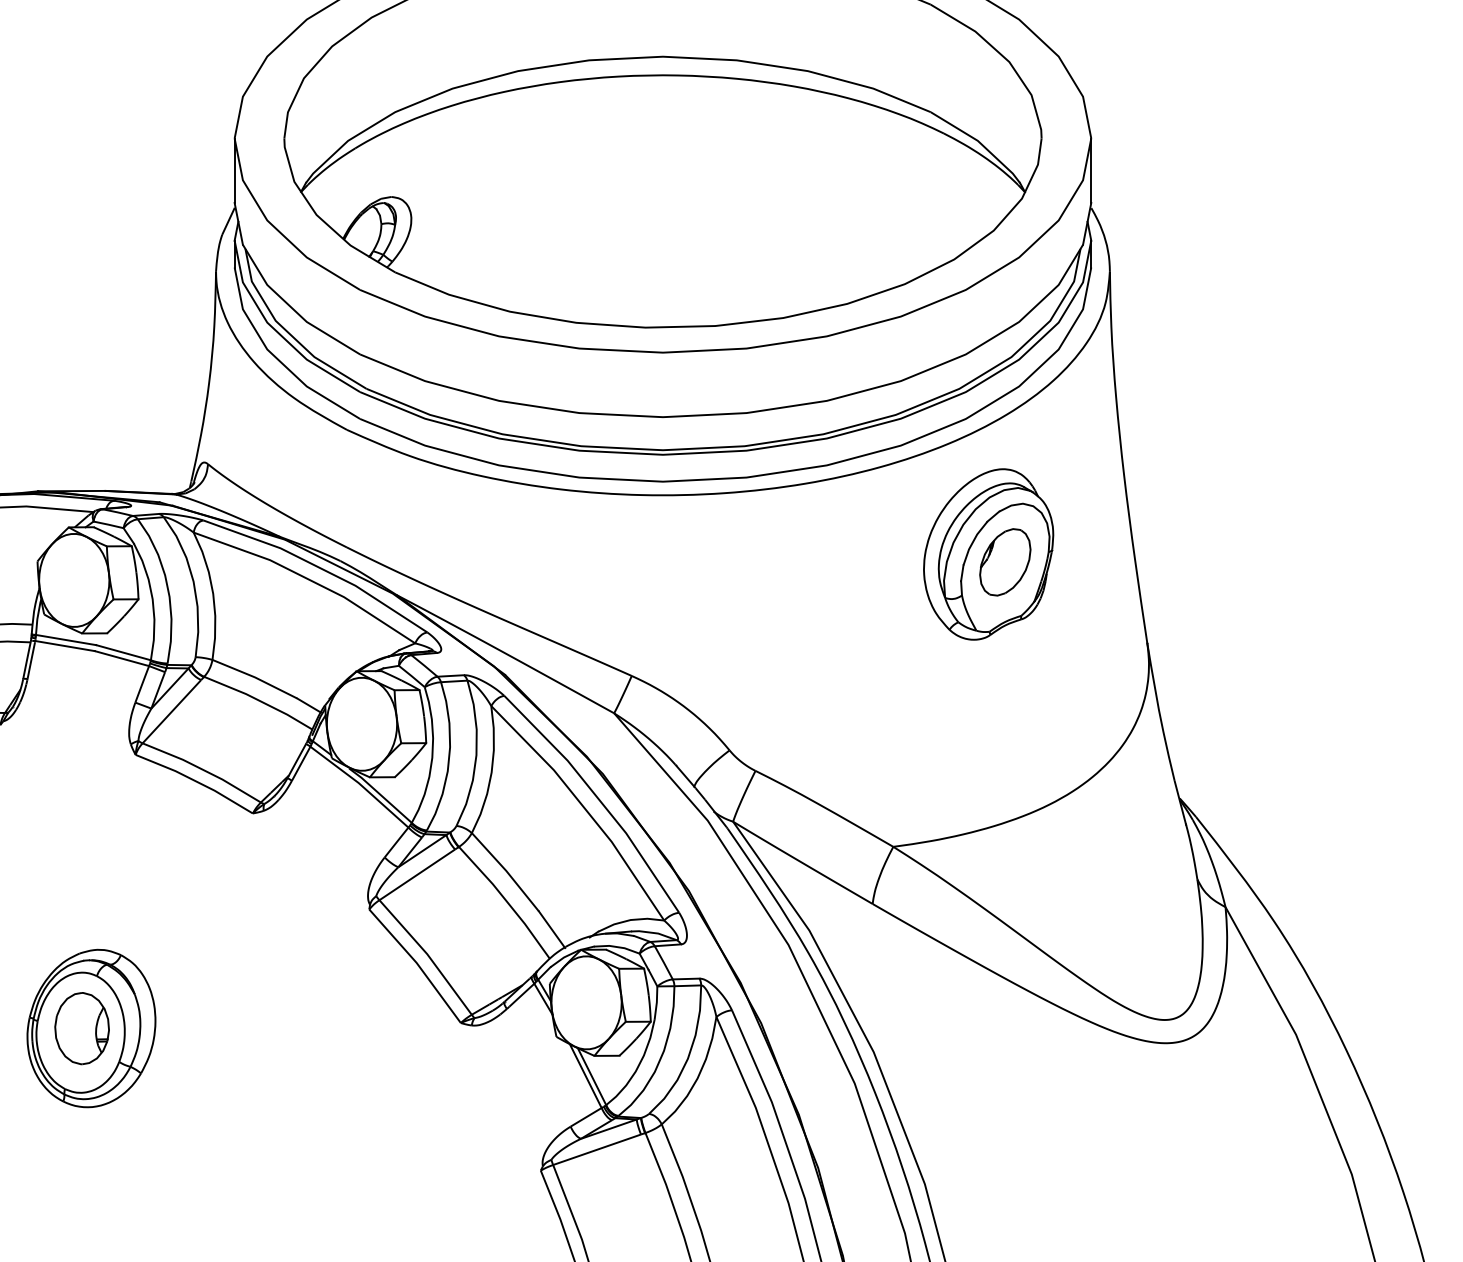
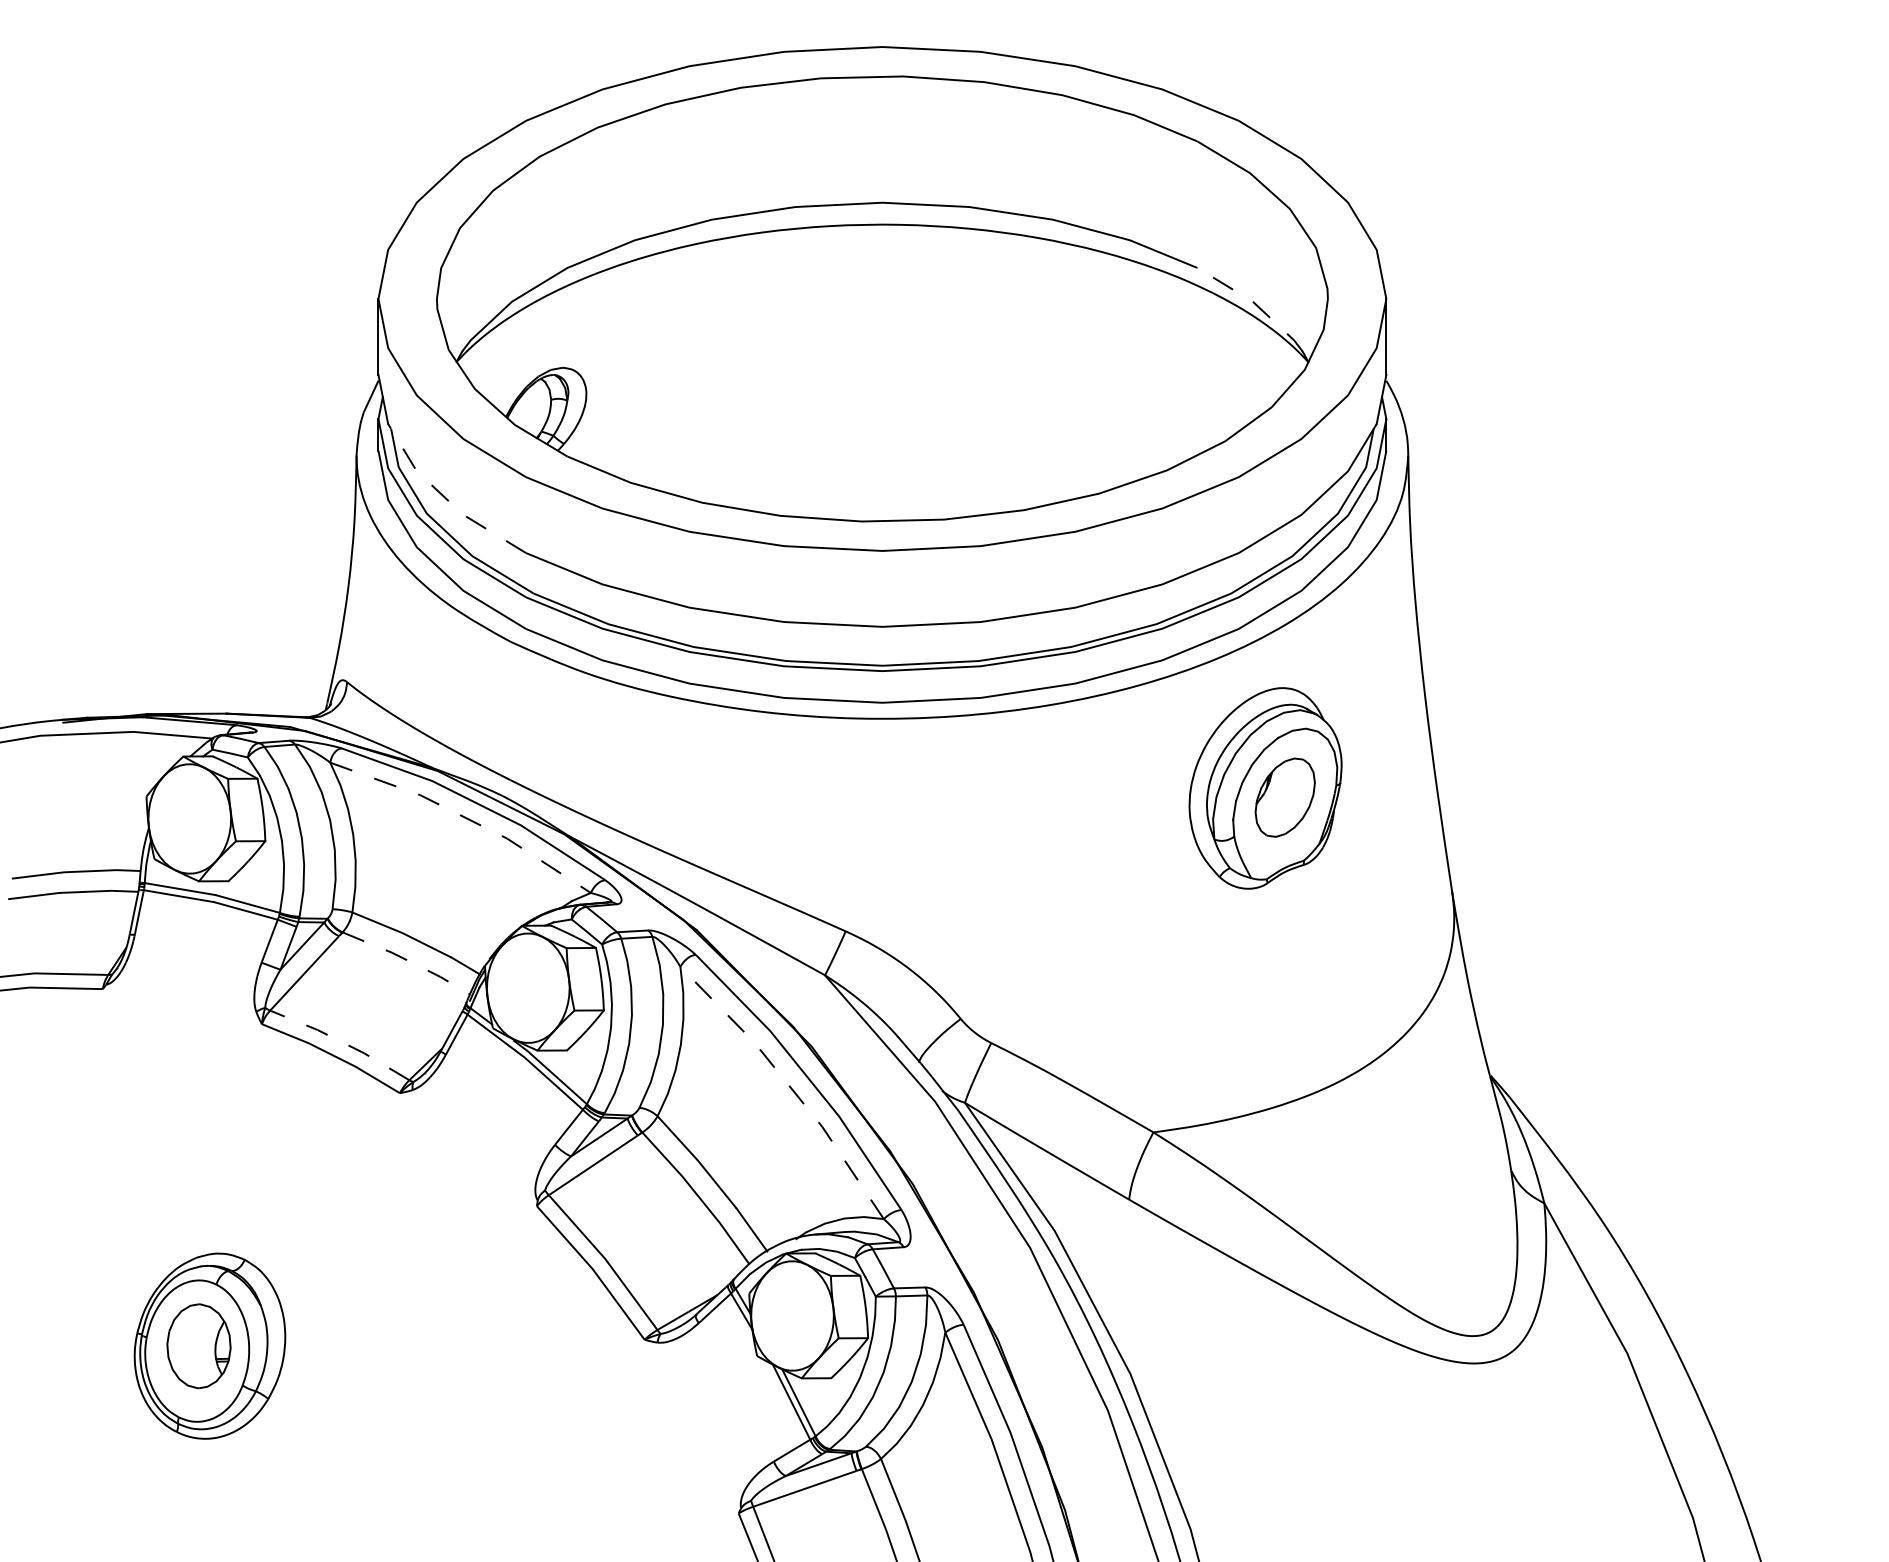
line: (980, 142) -> (1255, 303), solid -> dashed
line: (292, 308) -> (446, 499), solid -> dashed
line: (308, 579) -> (465, 817), solid -> dashed
line: (259, 700) -> (407, 960), solid -> dashed
line: (202, 769) -> (340, 1041), solid -> dashed
line: (583, 807) -> (789, 1086), solid -> dashed

